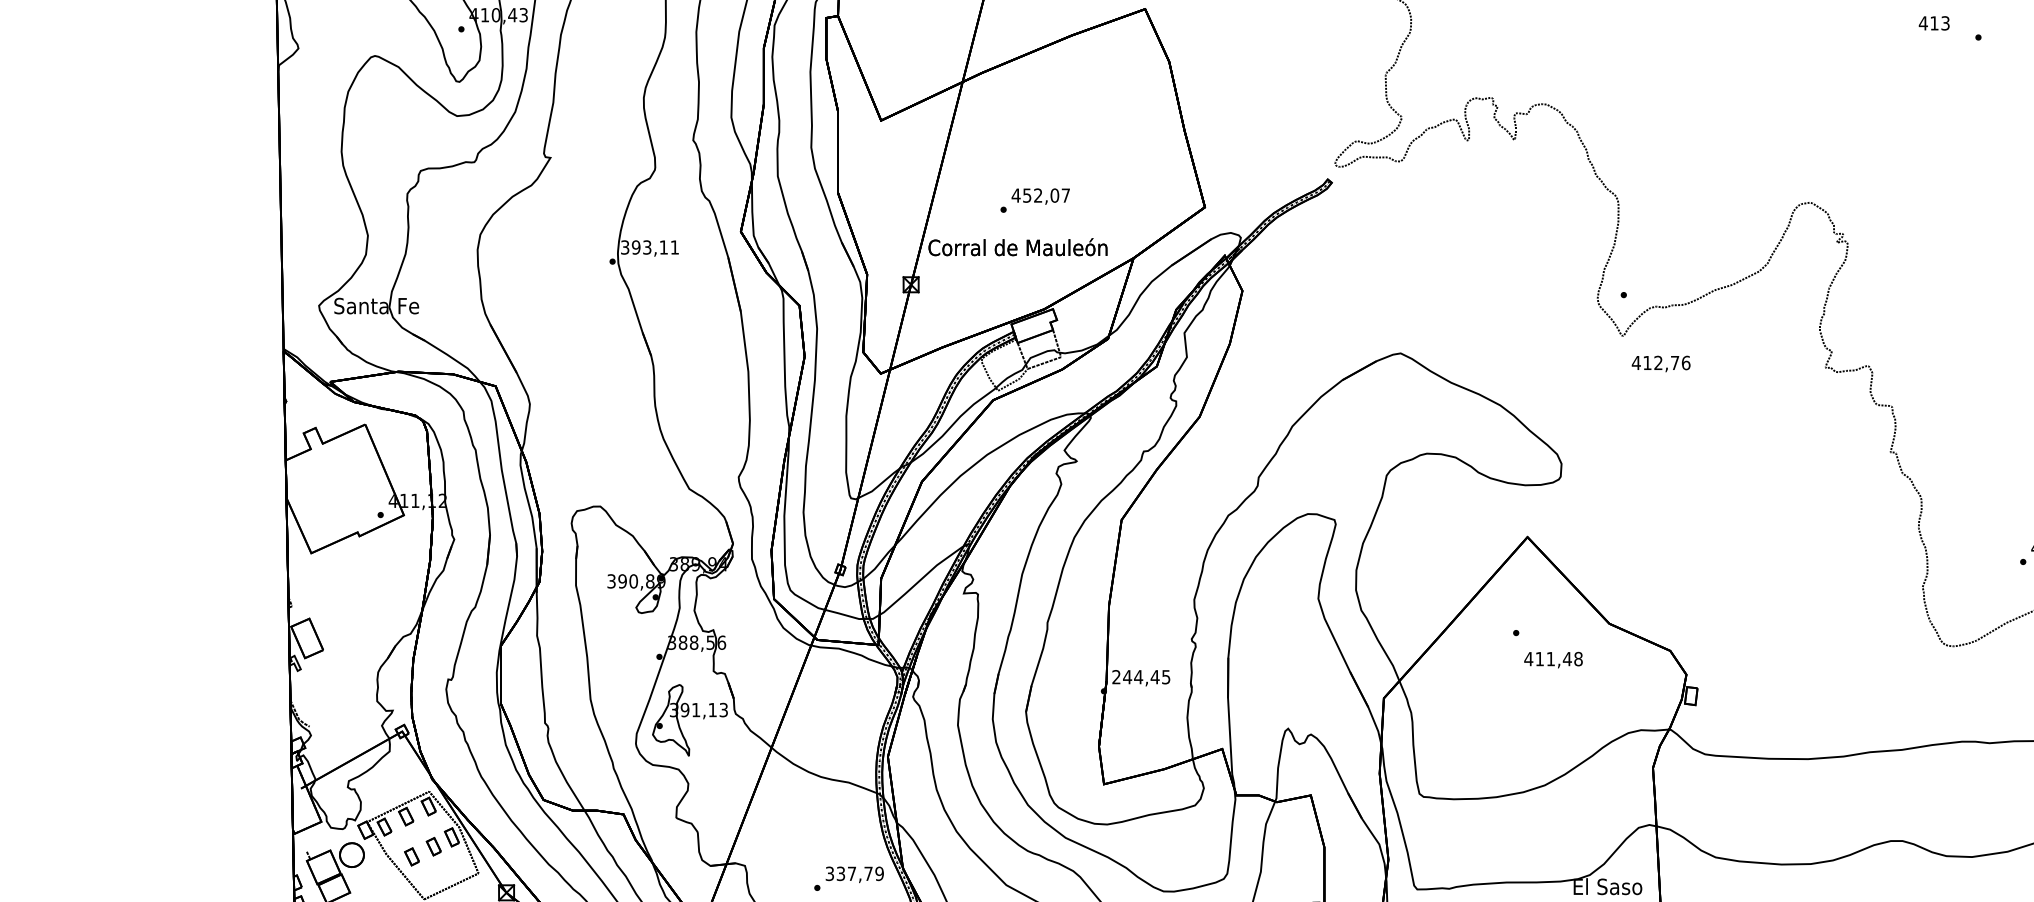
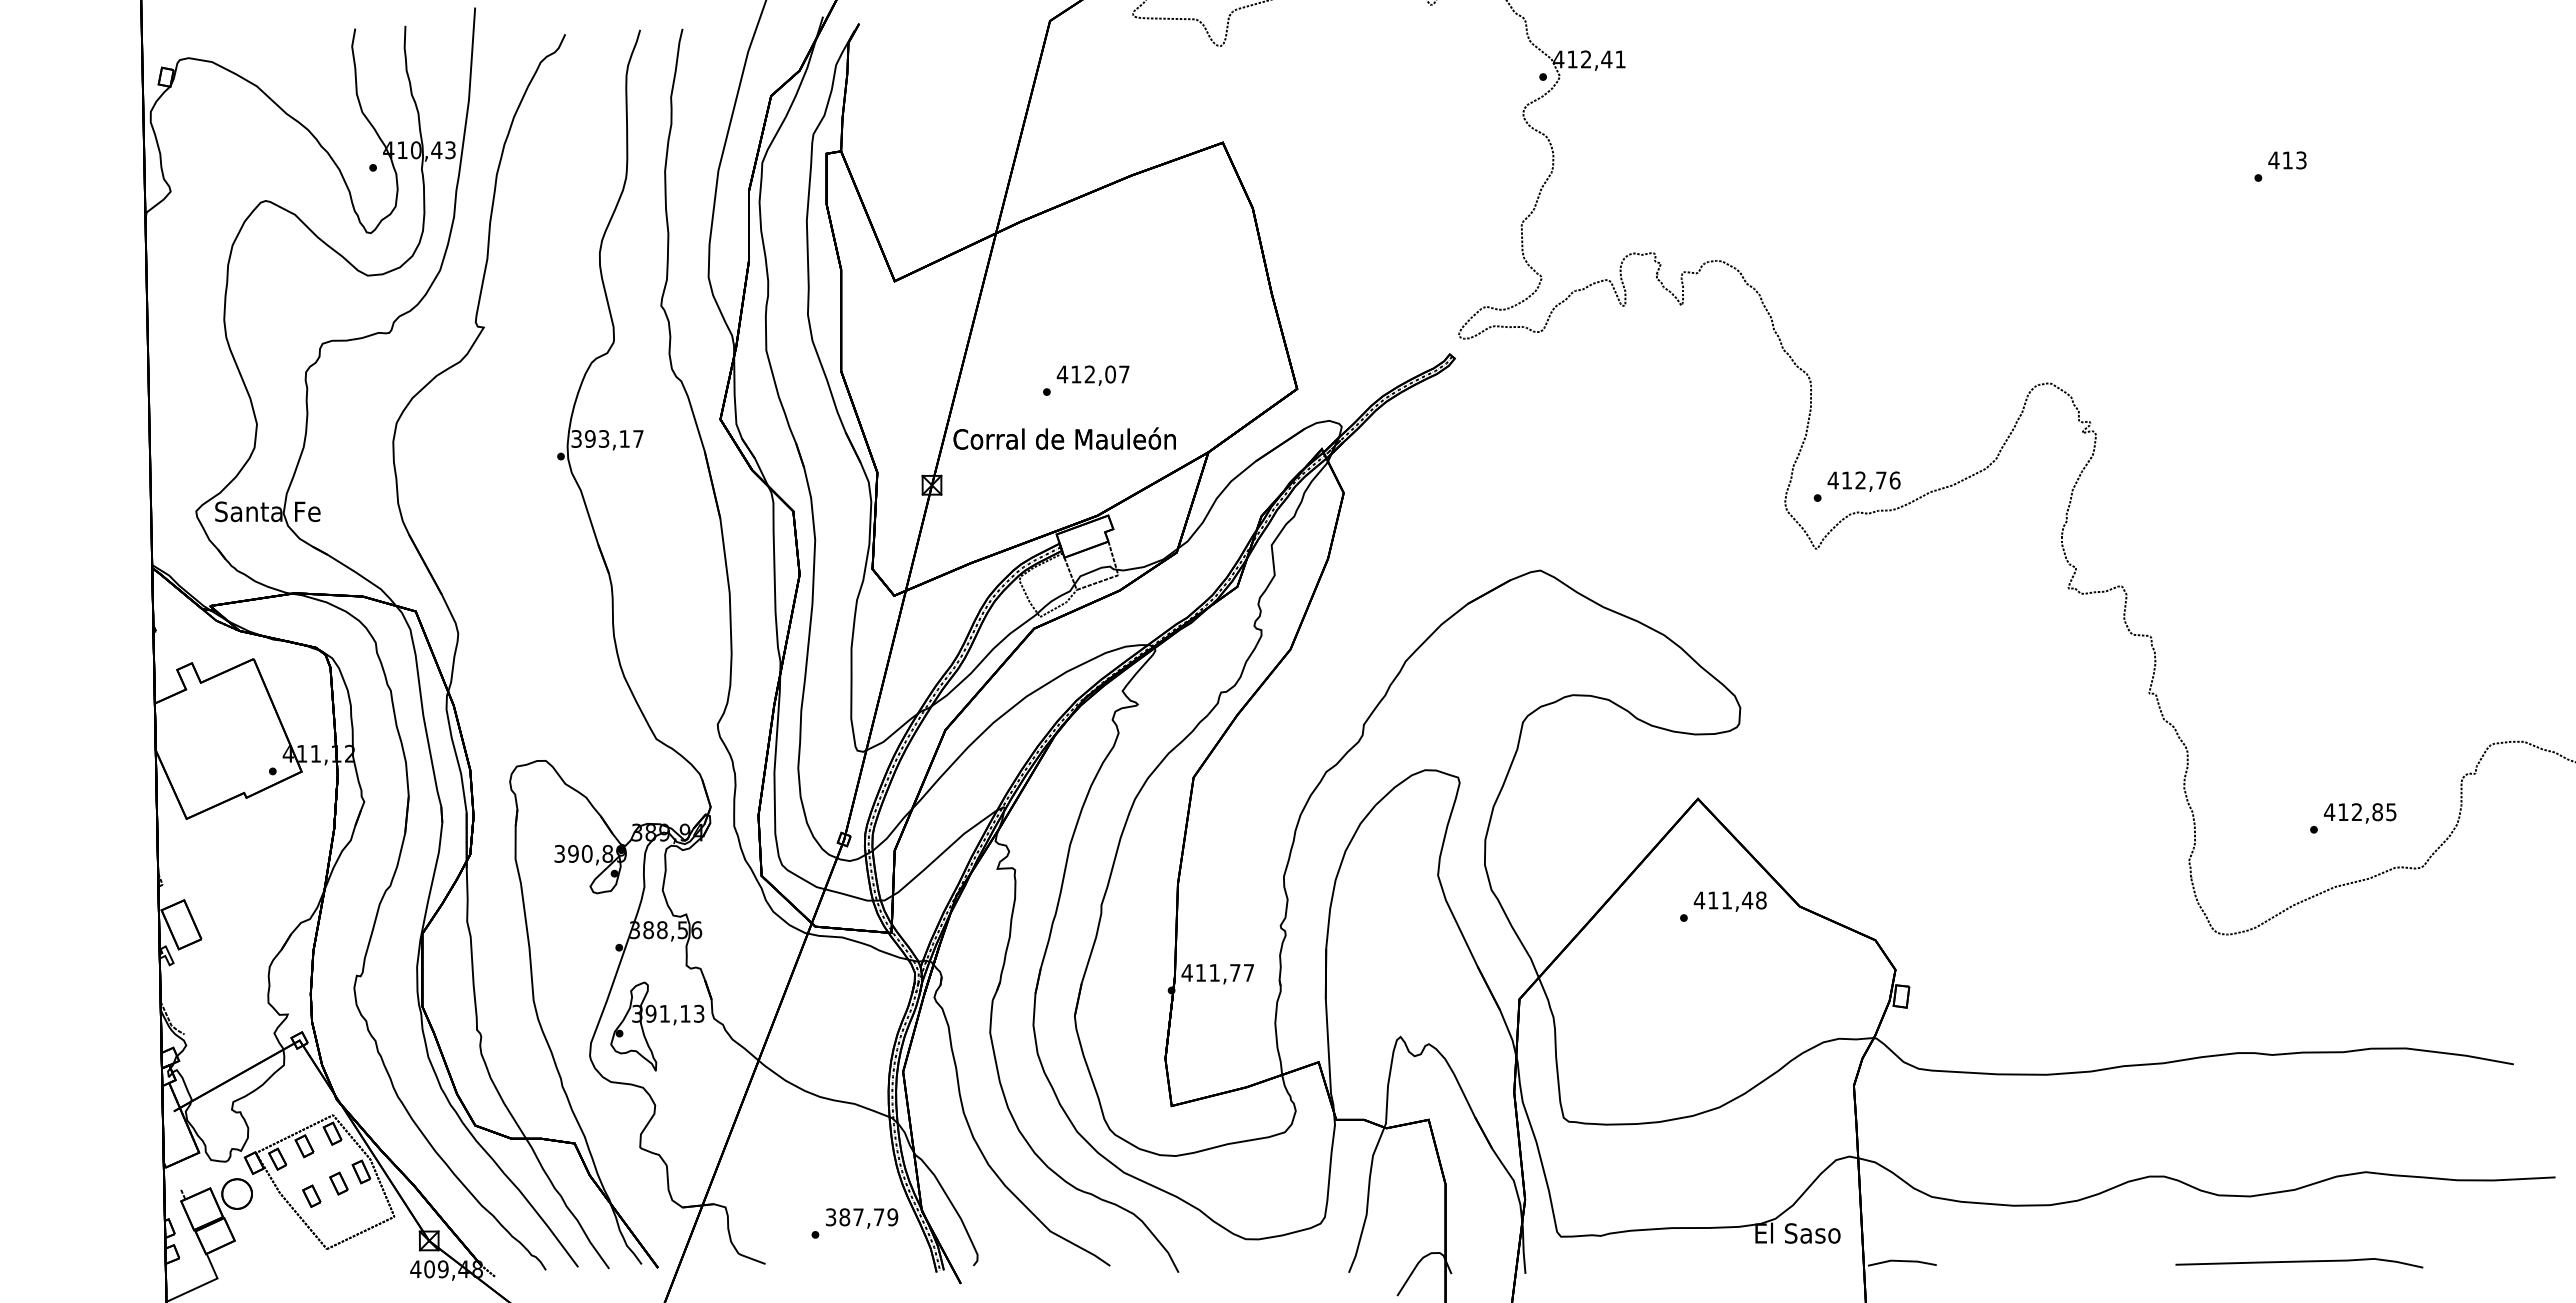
text: (1934, 23) -> (2287, 160), moved
text: (1027, 195) -> (1076, 374), 452,07 -> 412,07
text: (674, 247) -> (638, 438), 393,11 -> 393,17
text: (1660, 363) -> (1863, 481), moved
text: (1552, 659) -> (1729, 901), moved
text: (1140, 676) -> (1217, 972), 244,45 -> 411,77
text: (840, 873) -> (844, 1217), 337,79 -> 387,79

